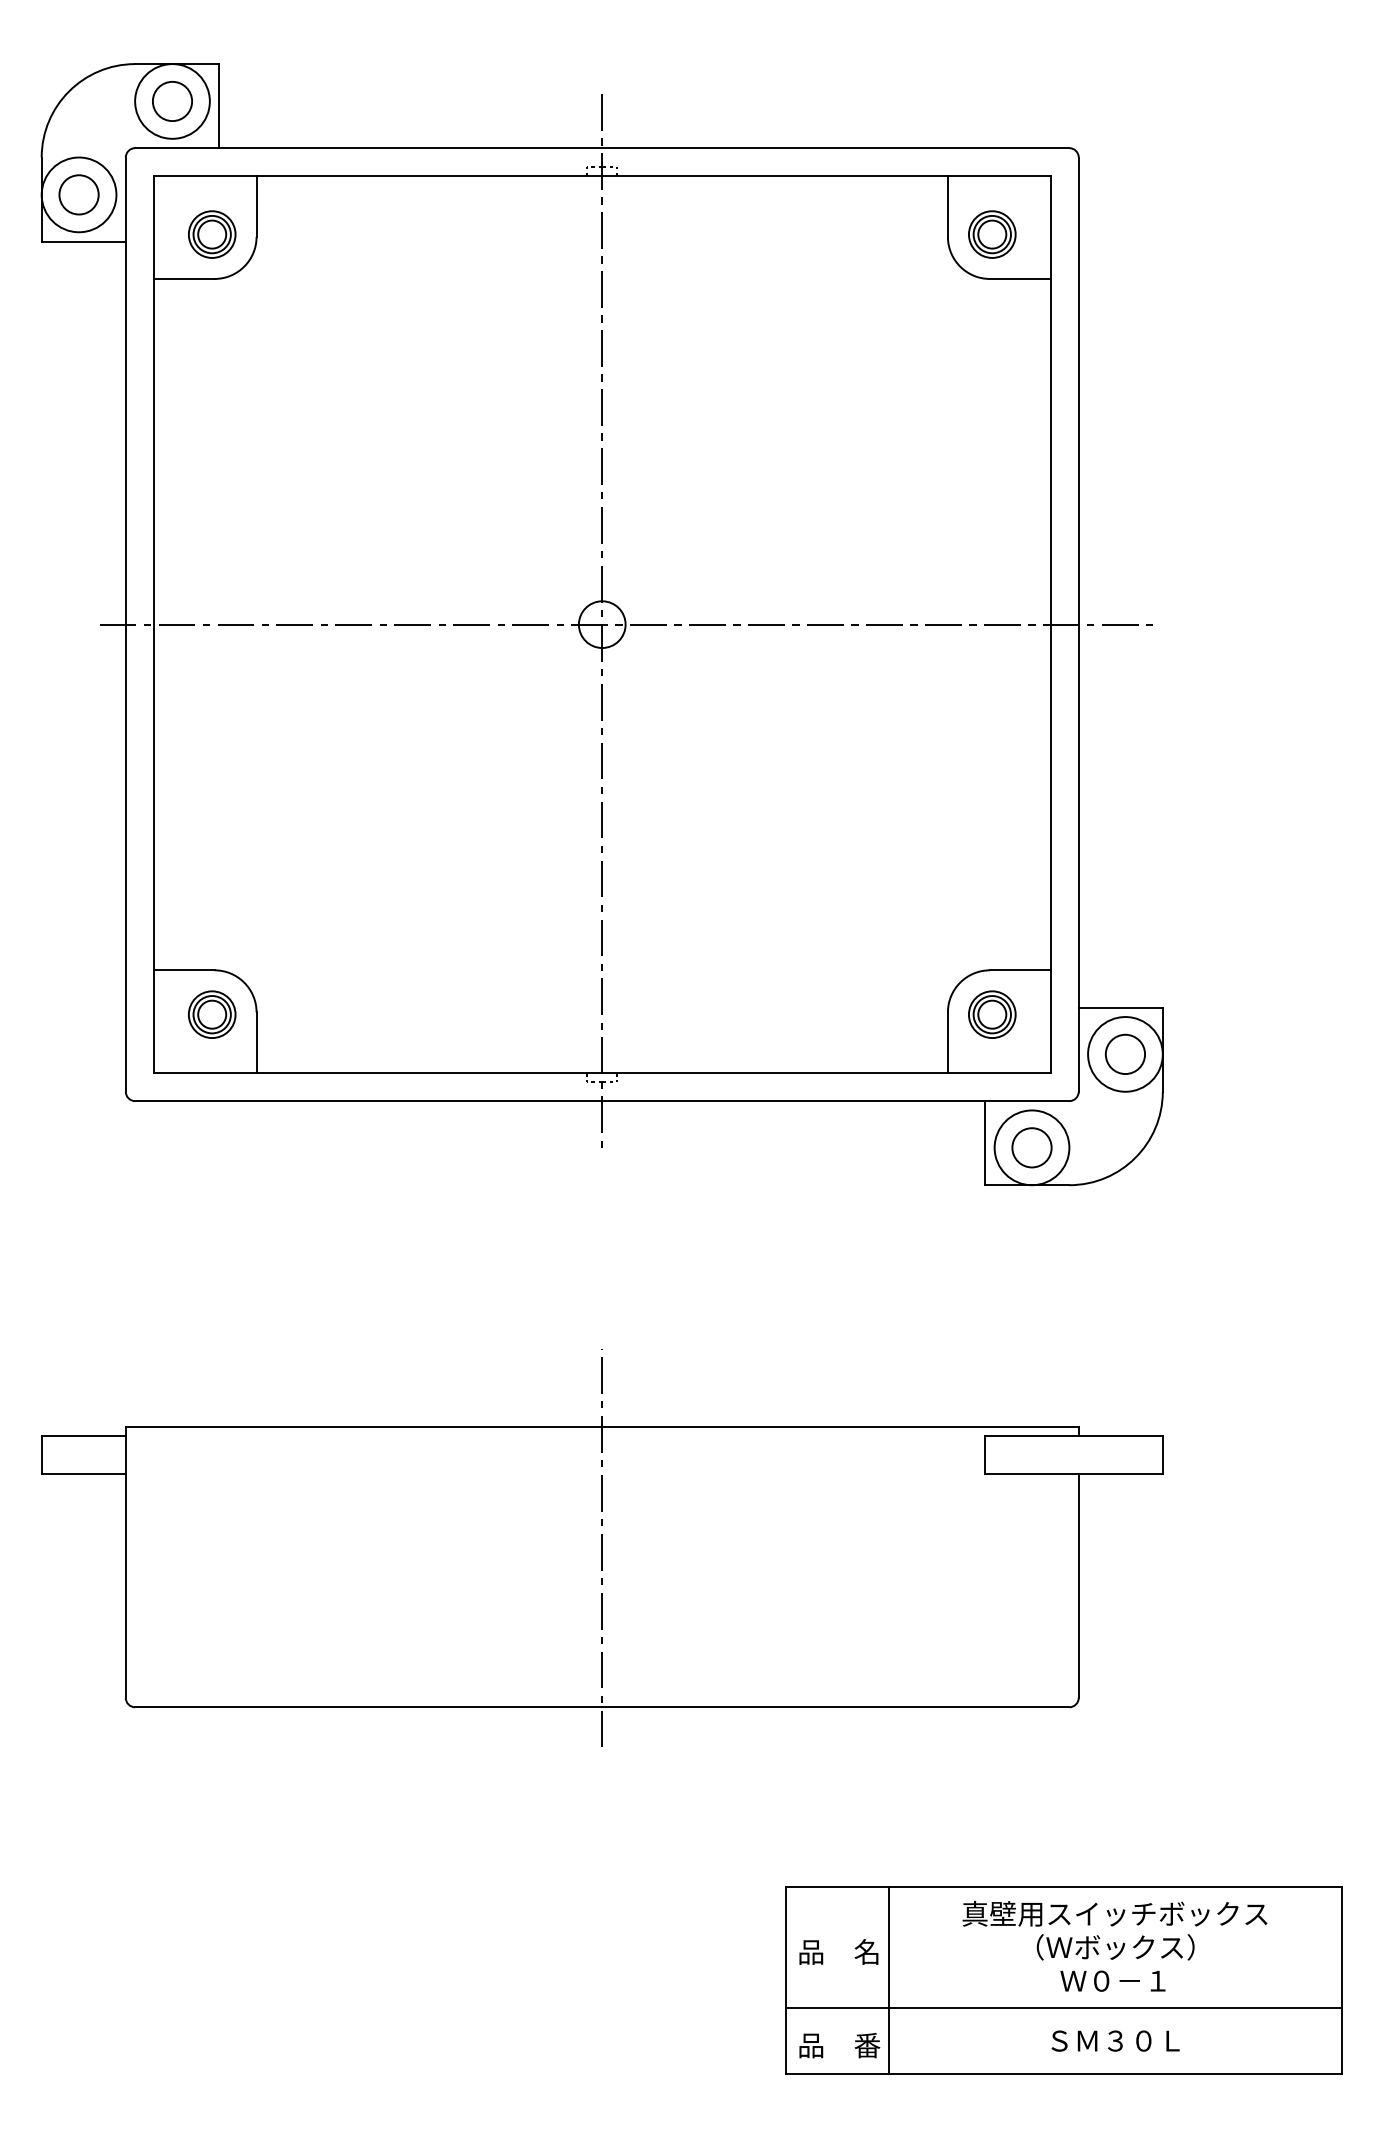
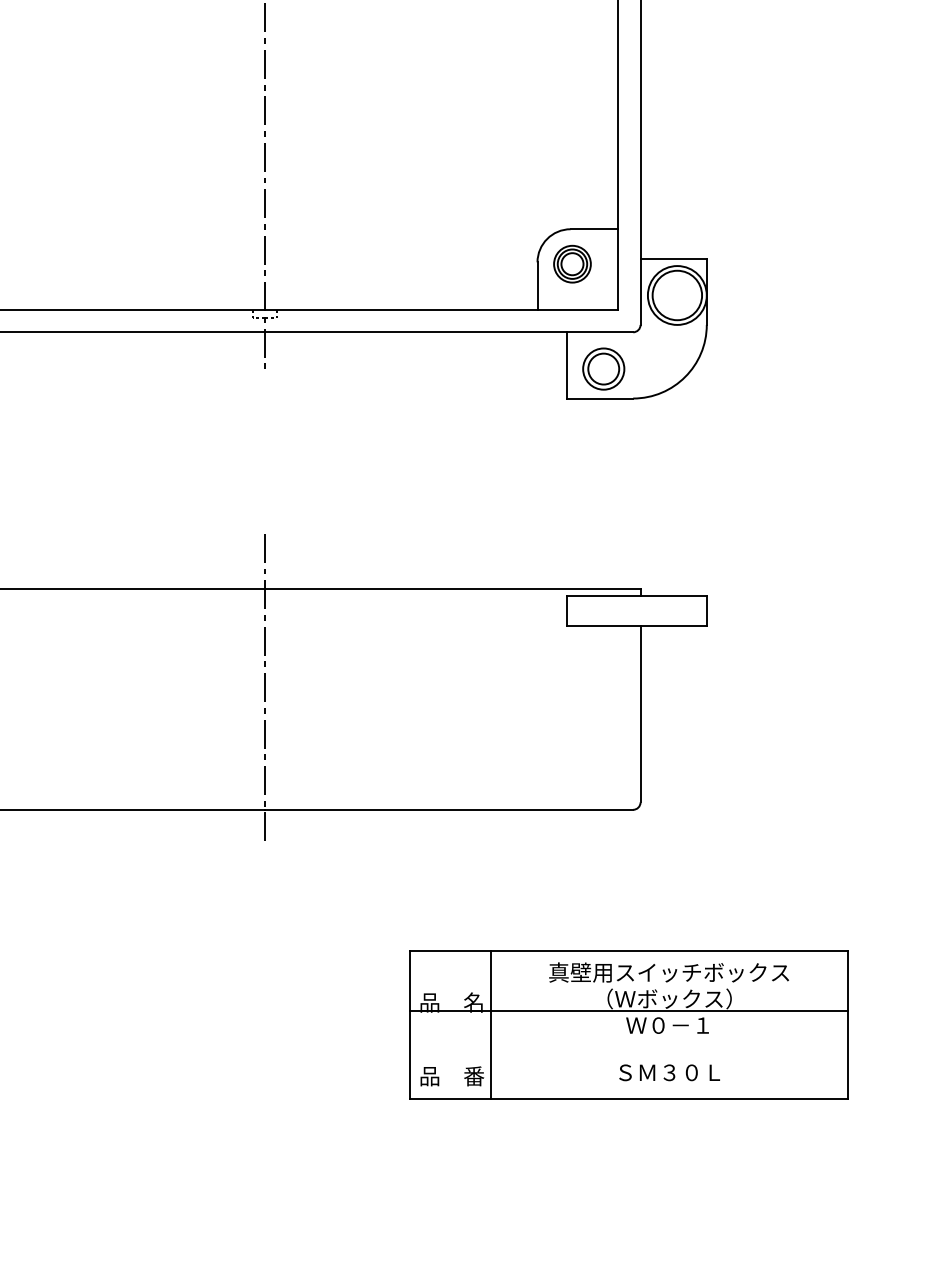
circle: (1125, 1054) -> (677, 295), size x1.6
circle: (1031, 1147) -> (603, 368), size x0.7
line: (1064, 2008) -> (629, 1010), moved

